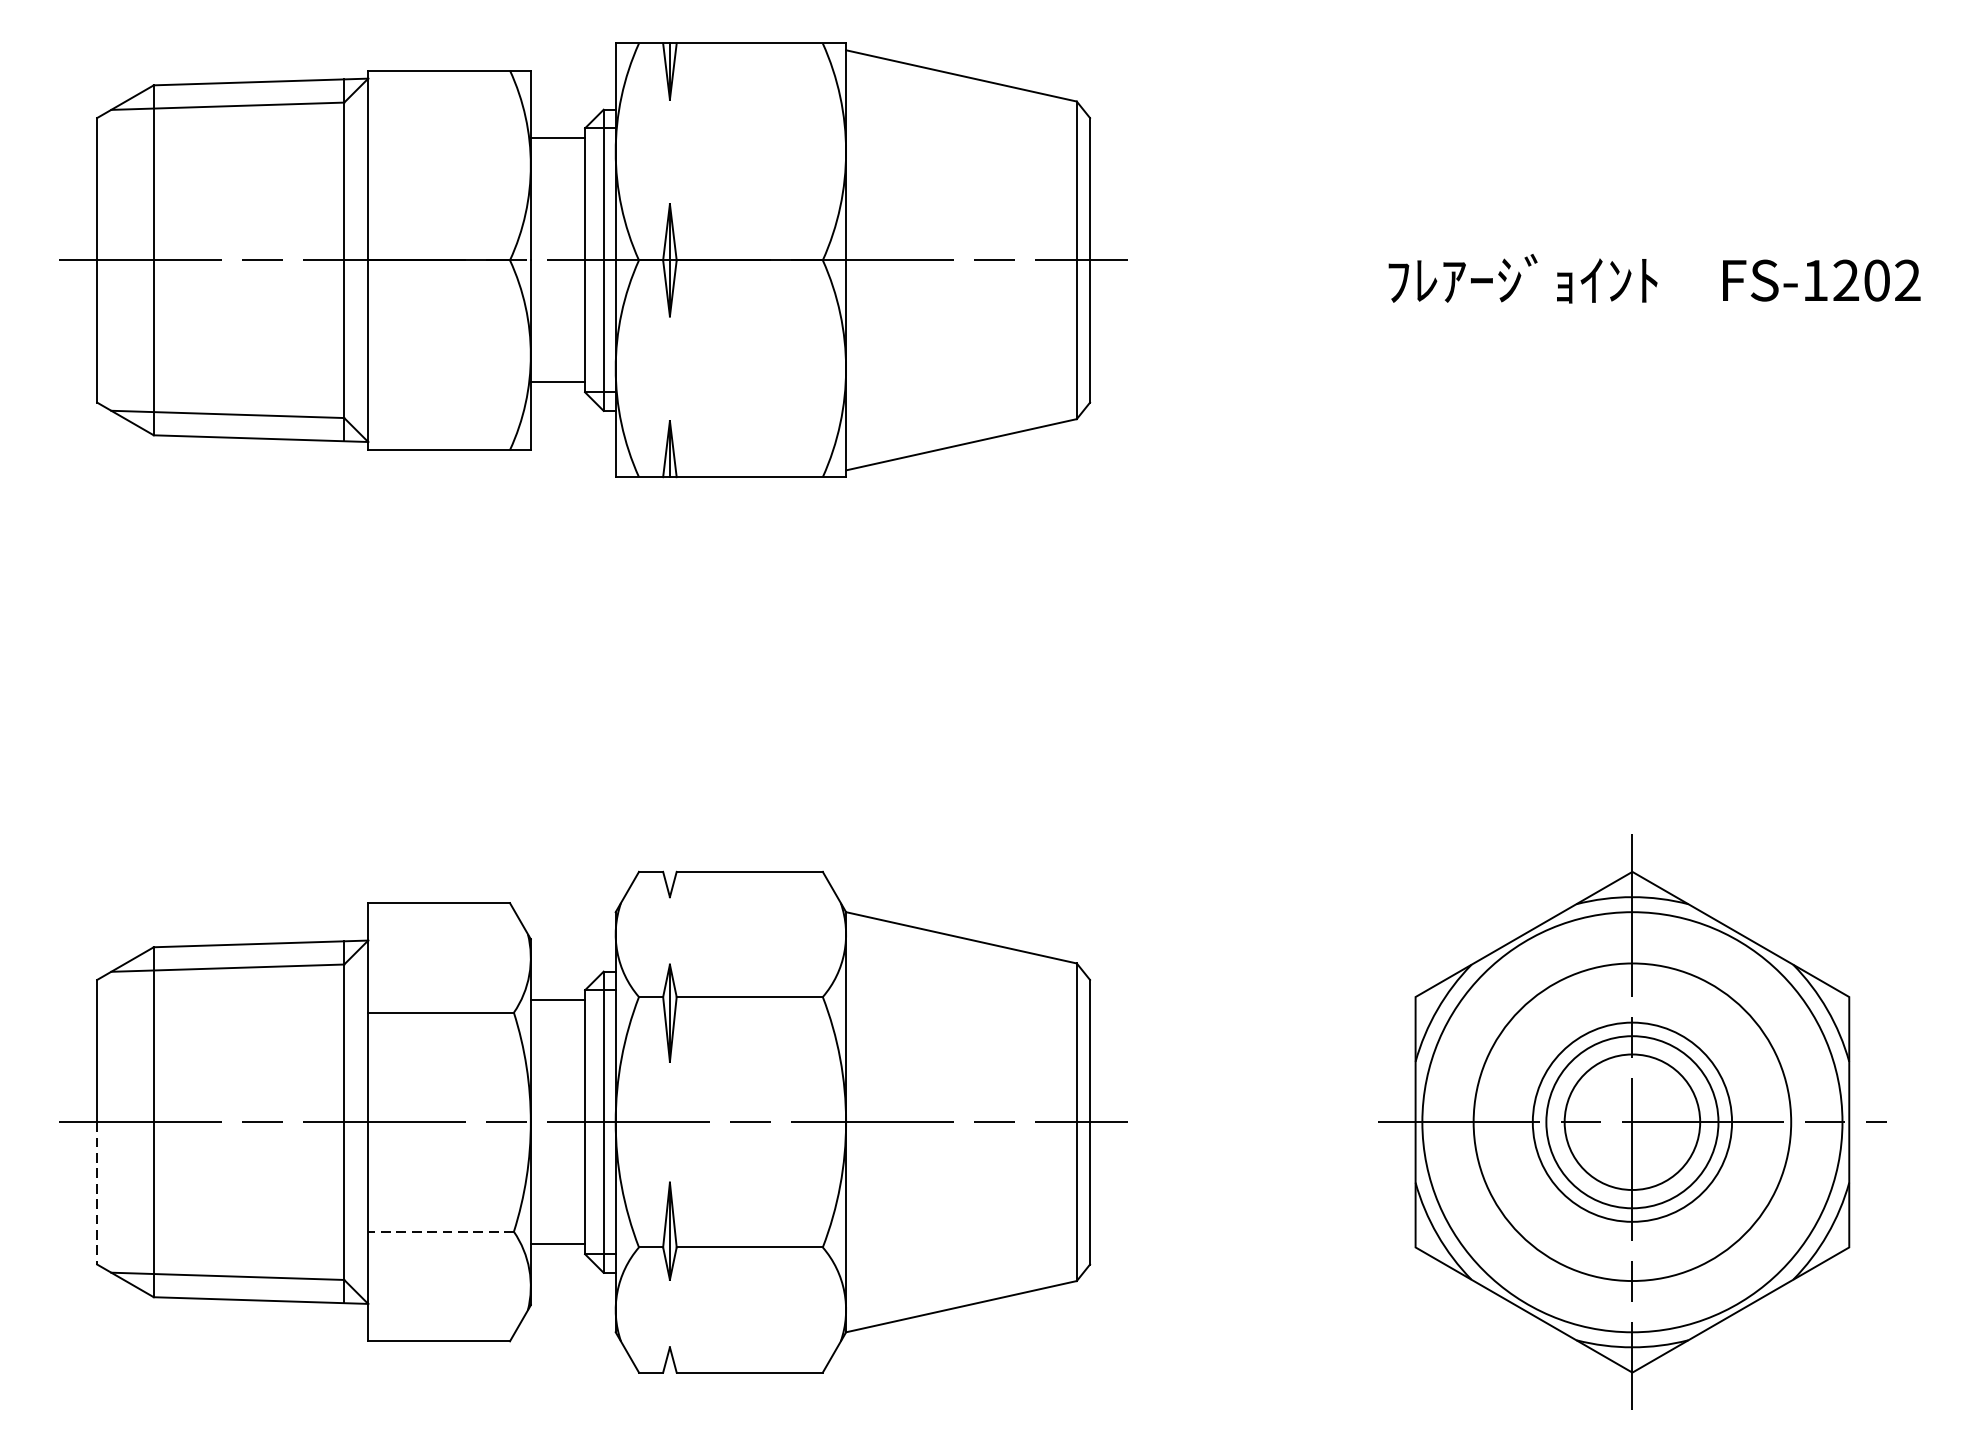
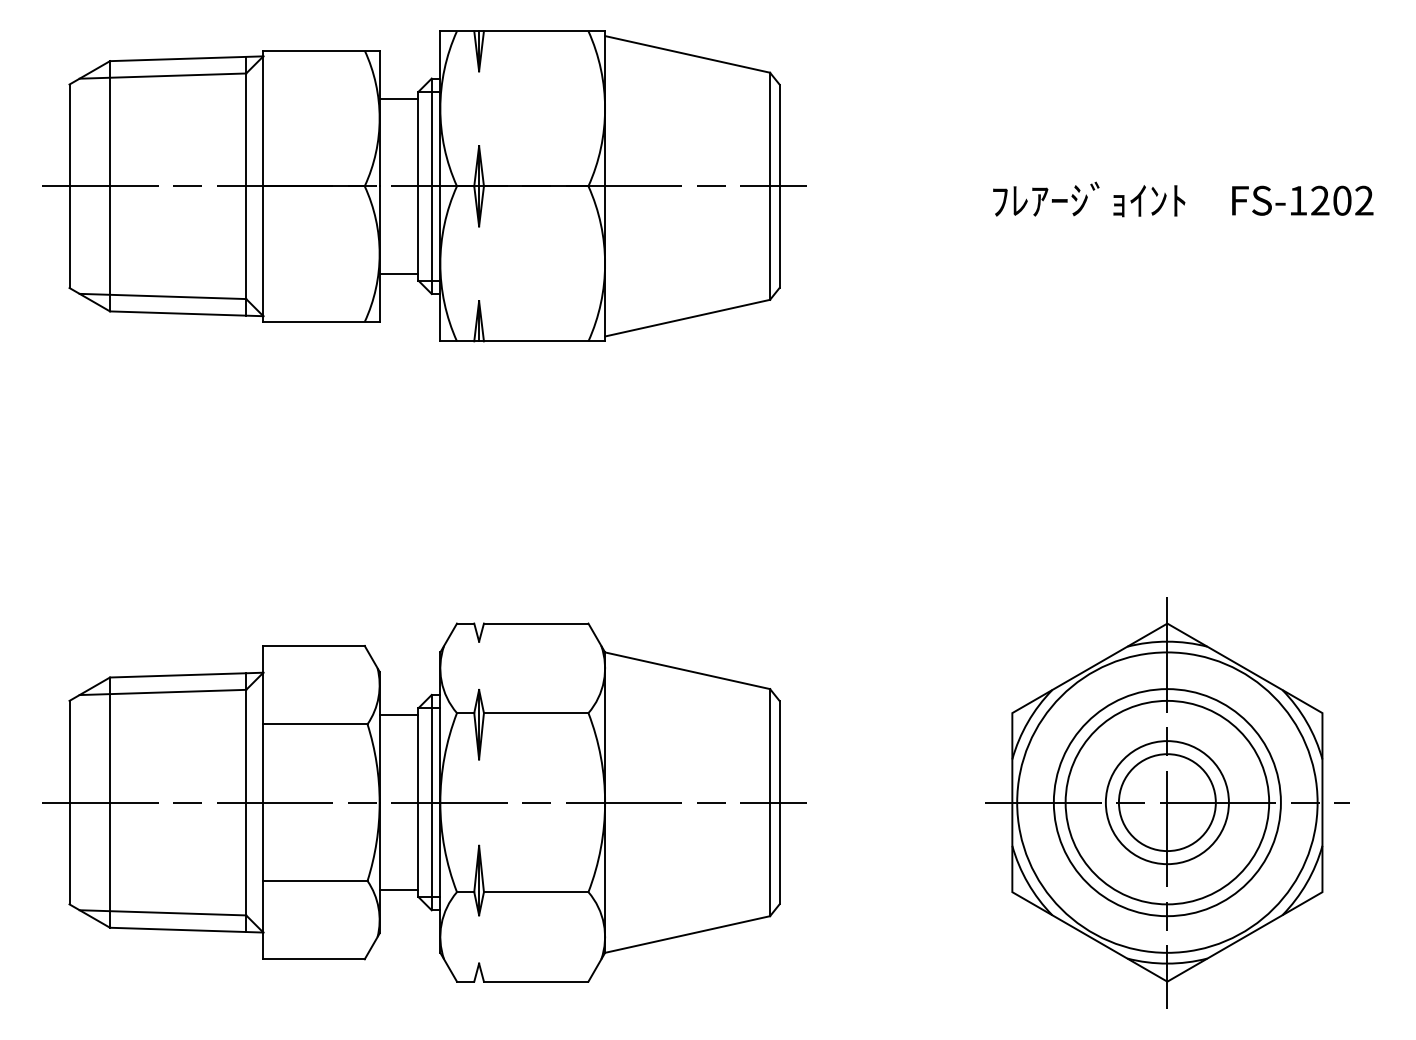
circle: (1632, 1122) -> (1167, 802), size x1.43
line: (97, 1193) -> (69, 853), dashed -> solid
line: (439, 1231) -> (314, 880), dashed -> solid

